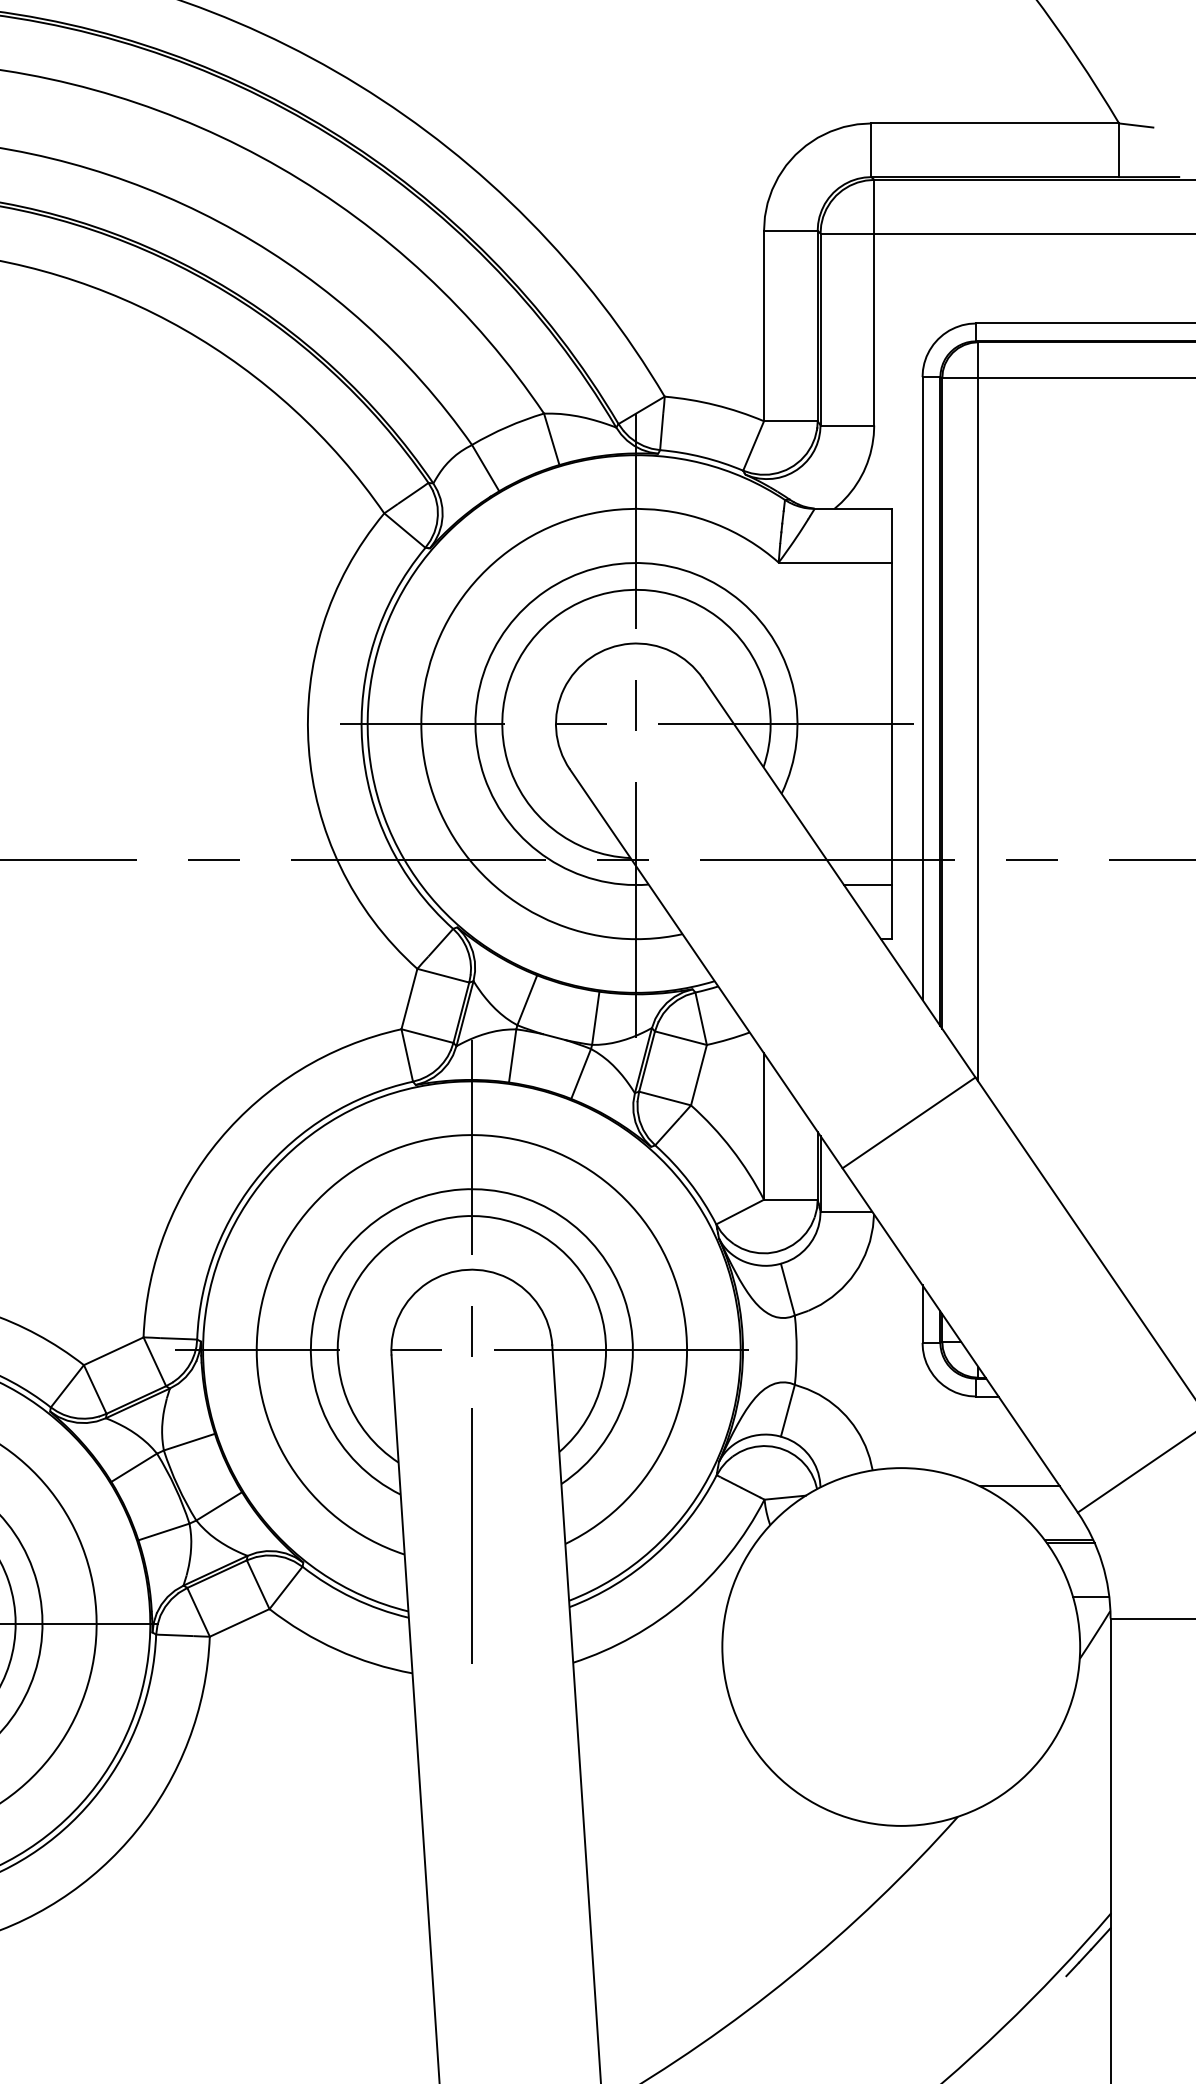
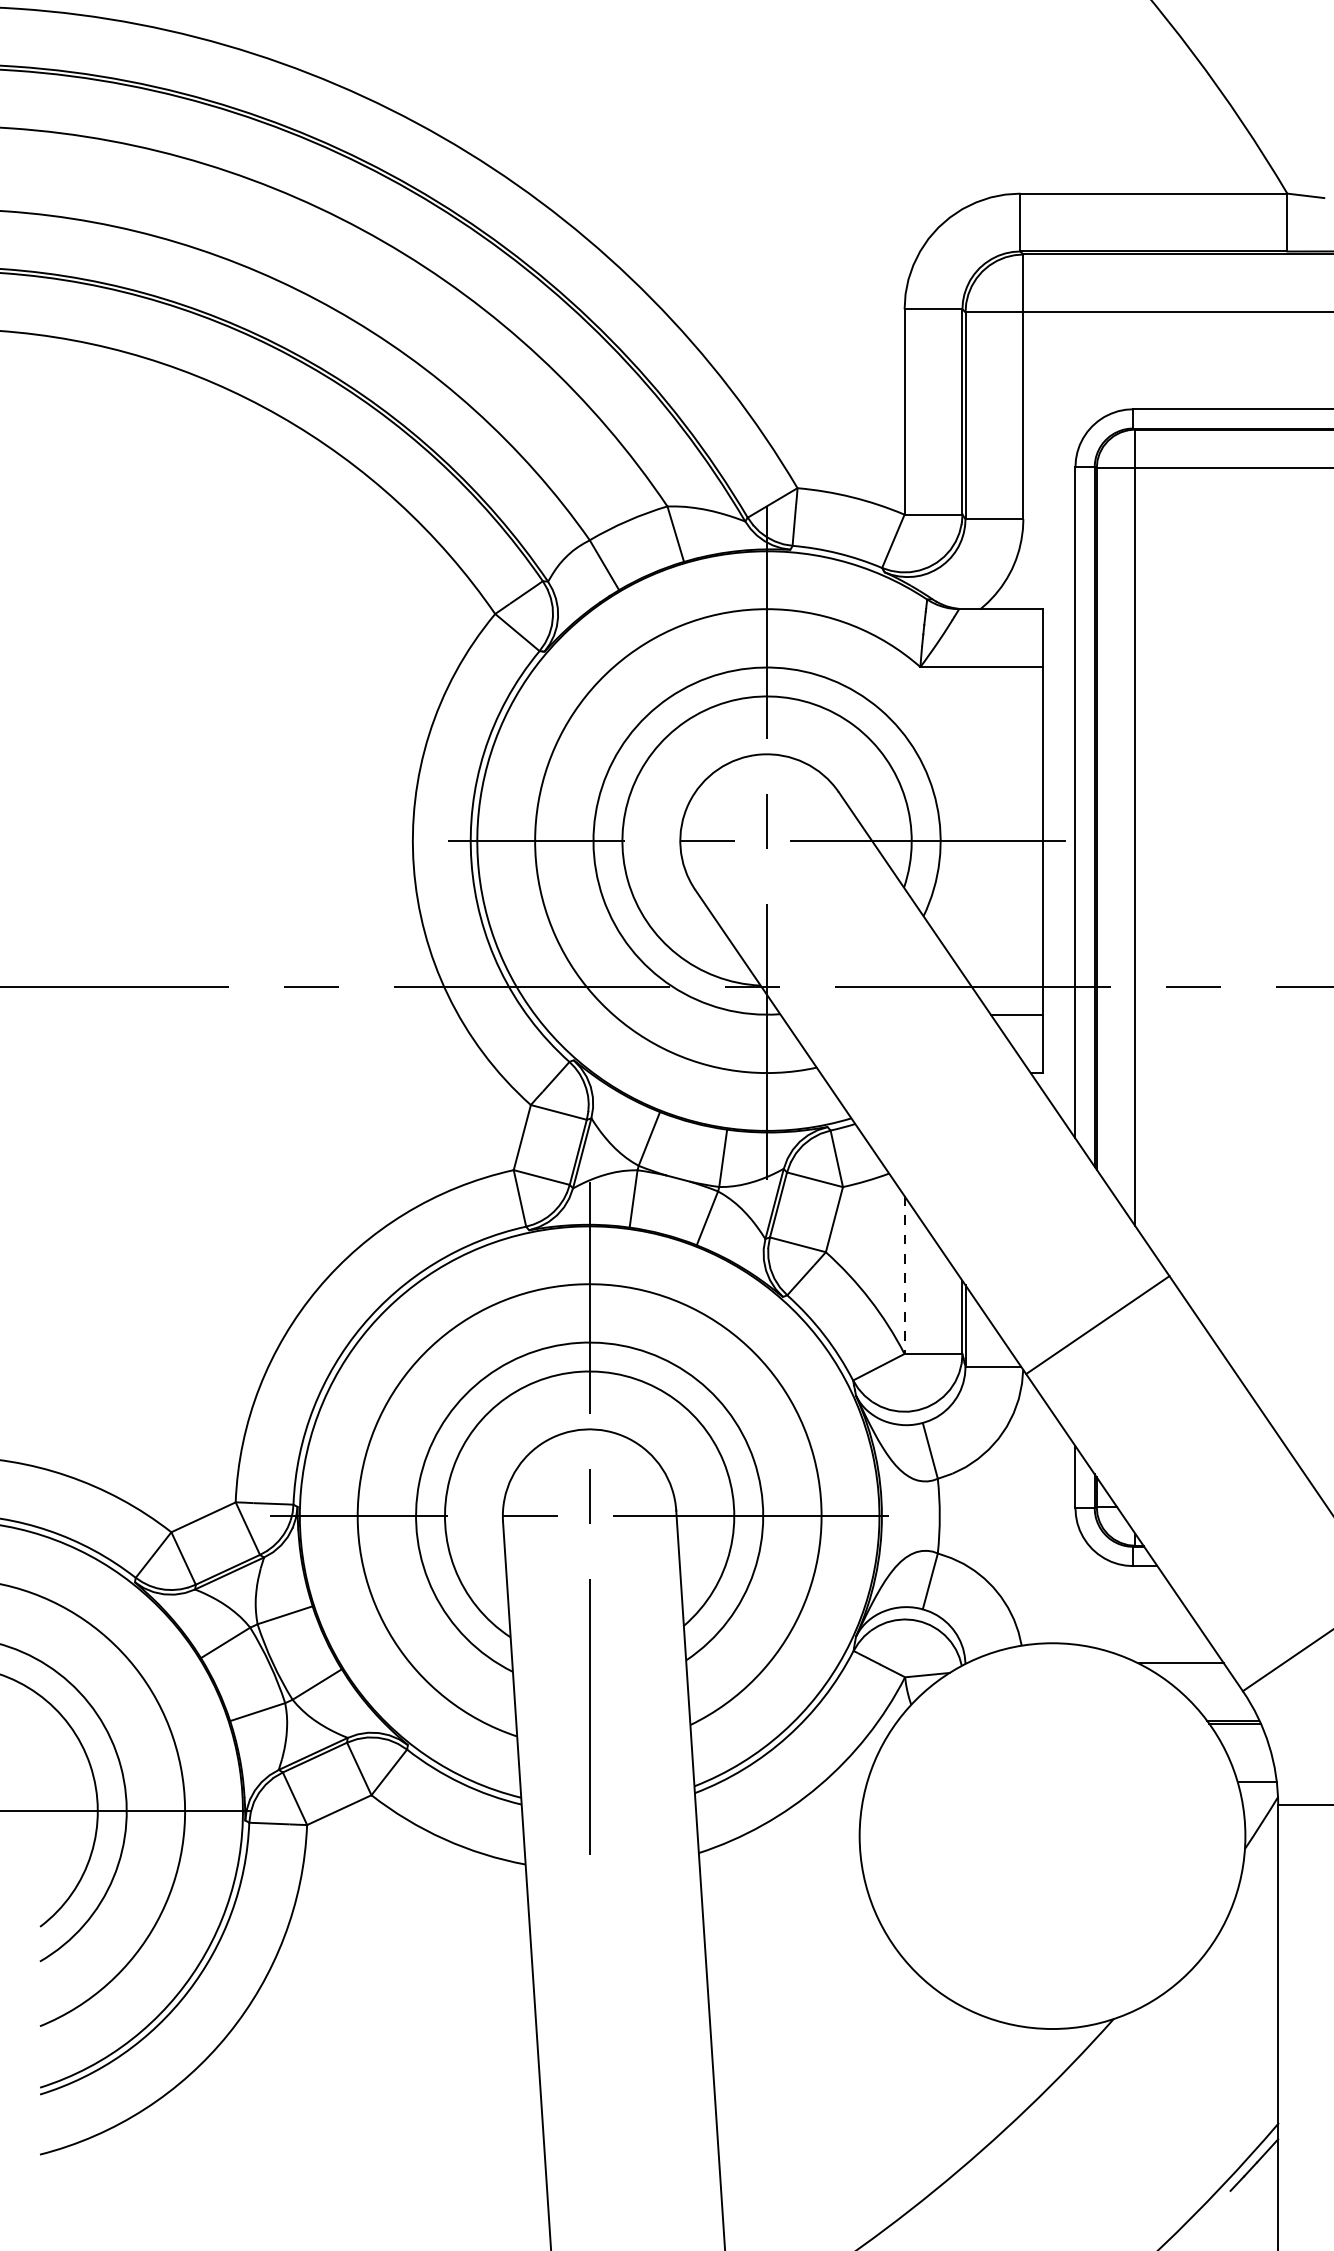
line: (908, 1123) -> (1097, 1325), moved
line: (763, 1126) -> (904, 1275), solid -> dashed

